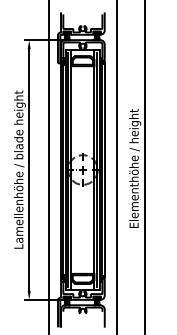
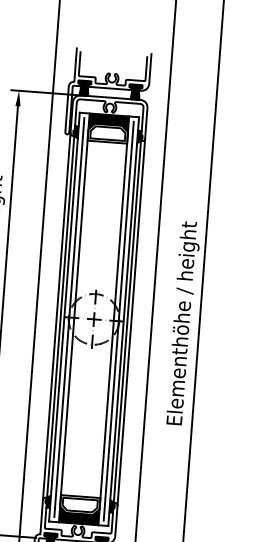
fill: (82, 54) -> (108, 122), added
fill: (82, 284) -> (78, 514), added

